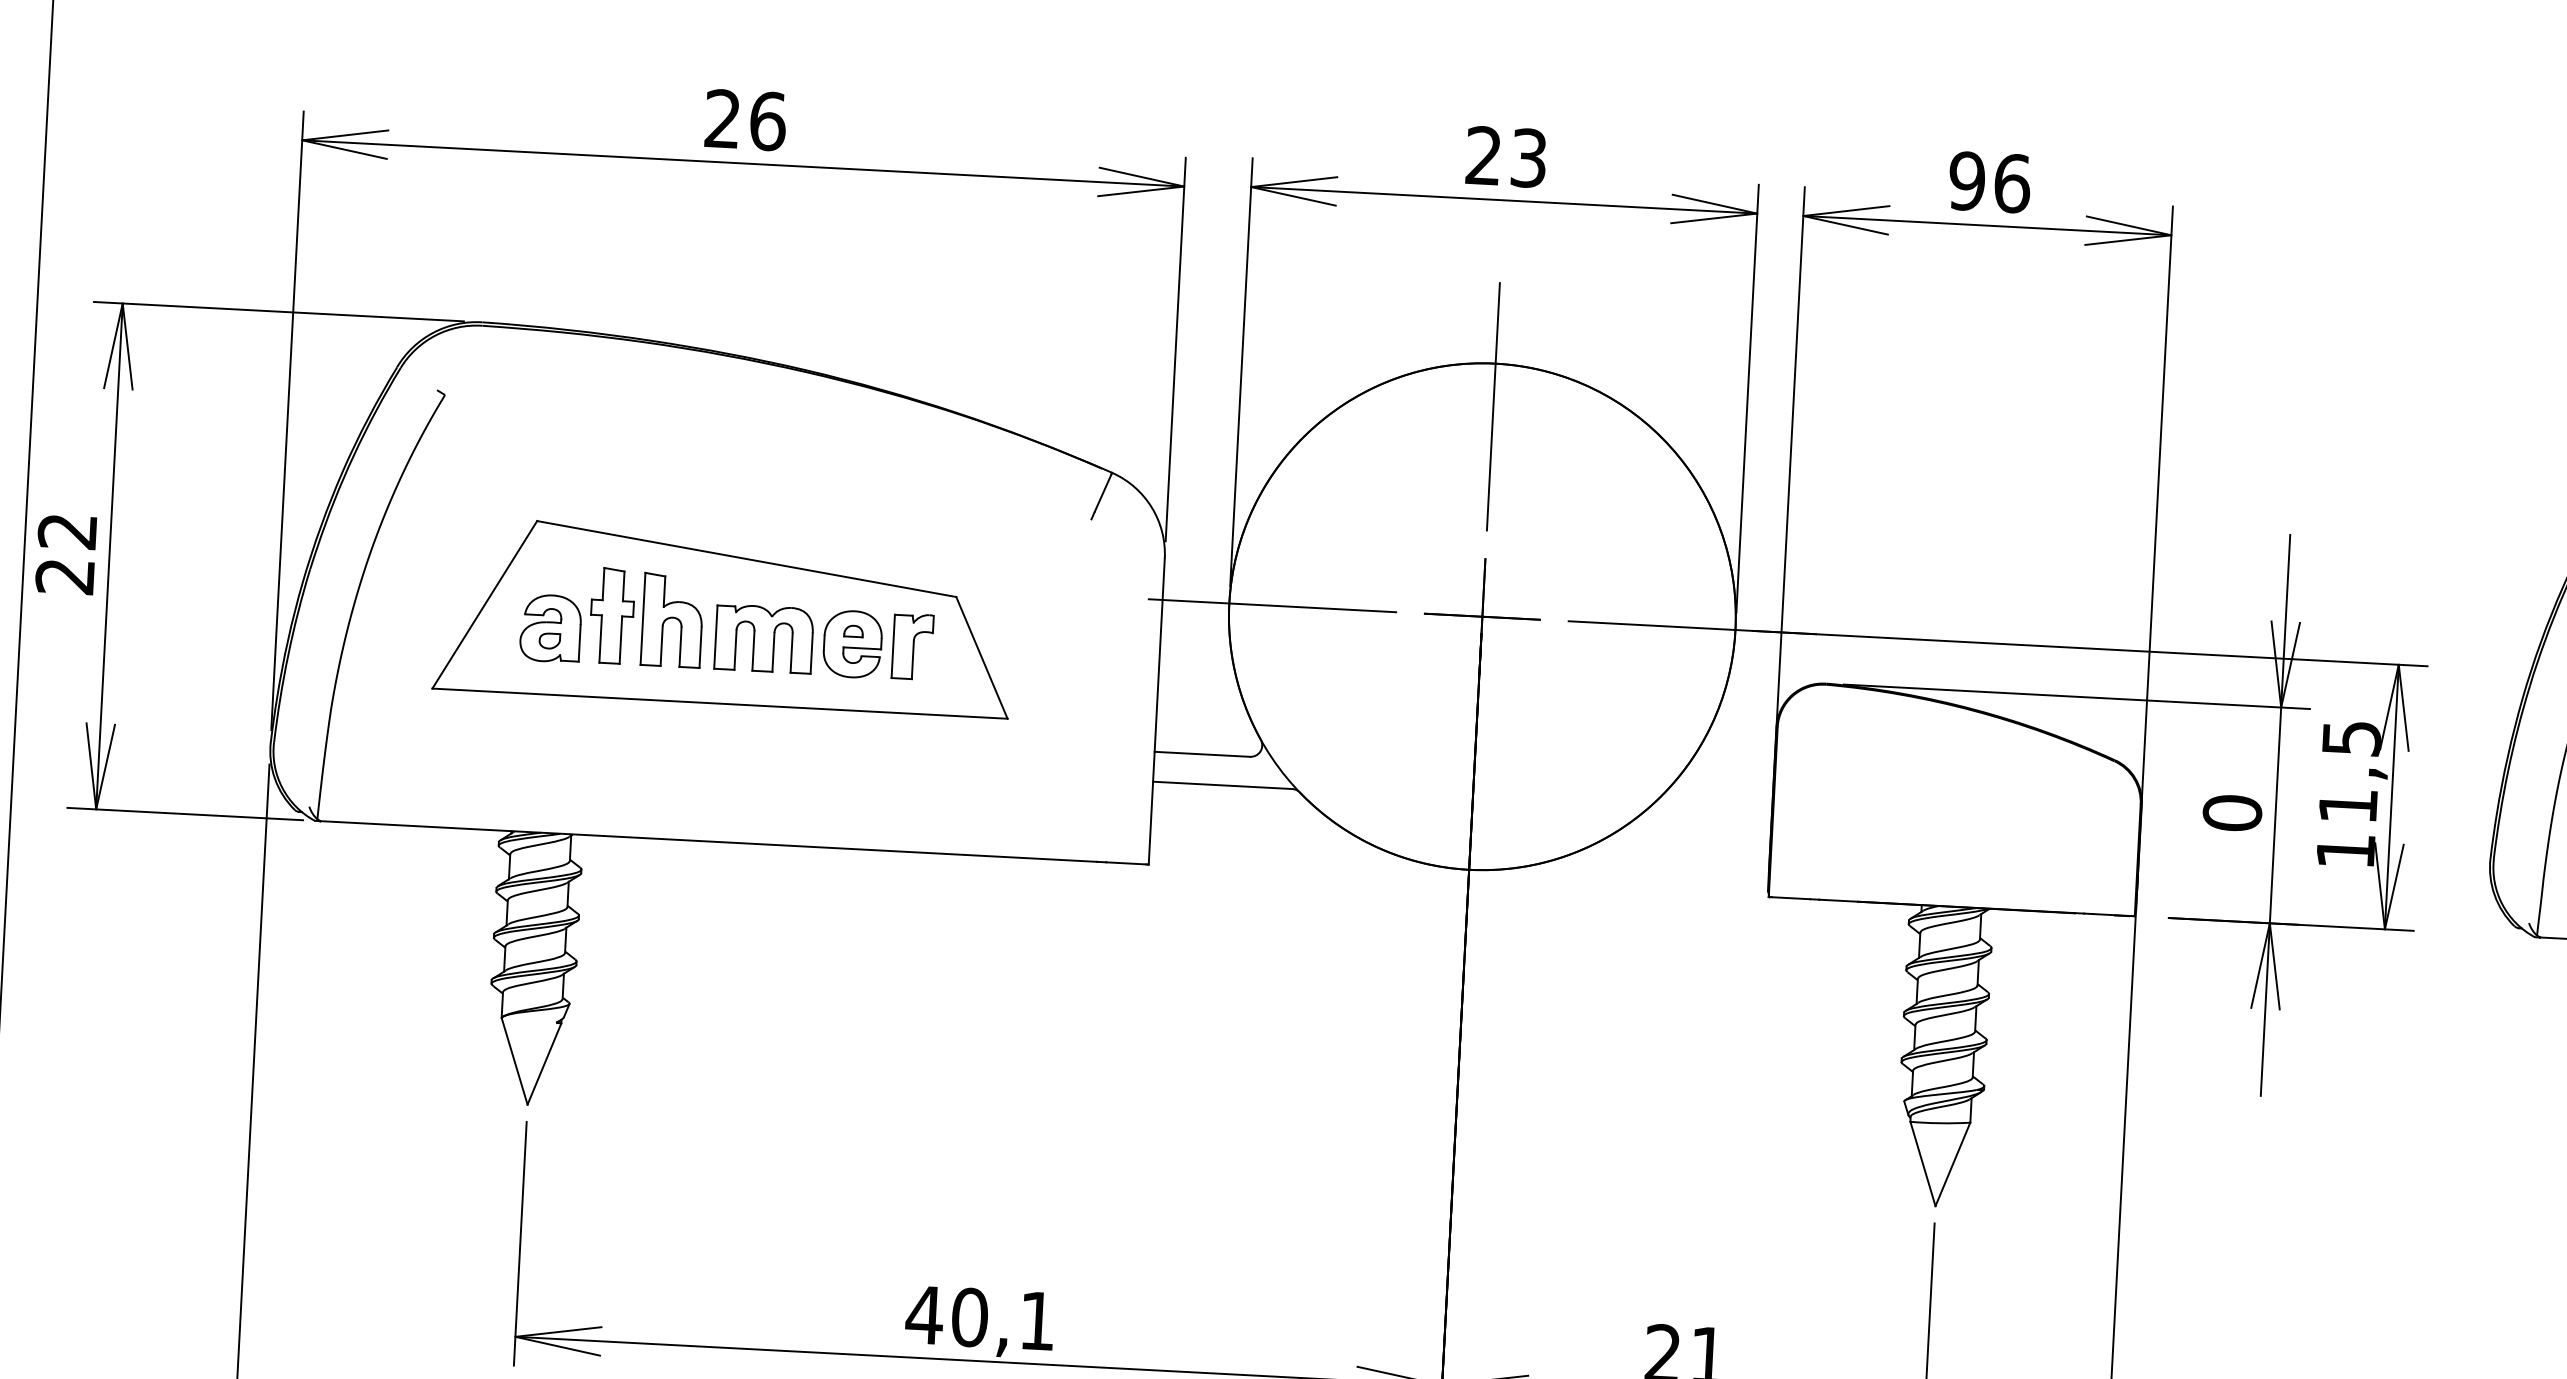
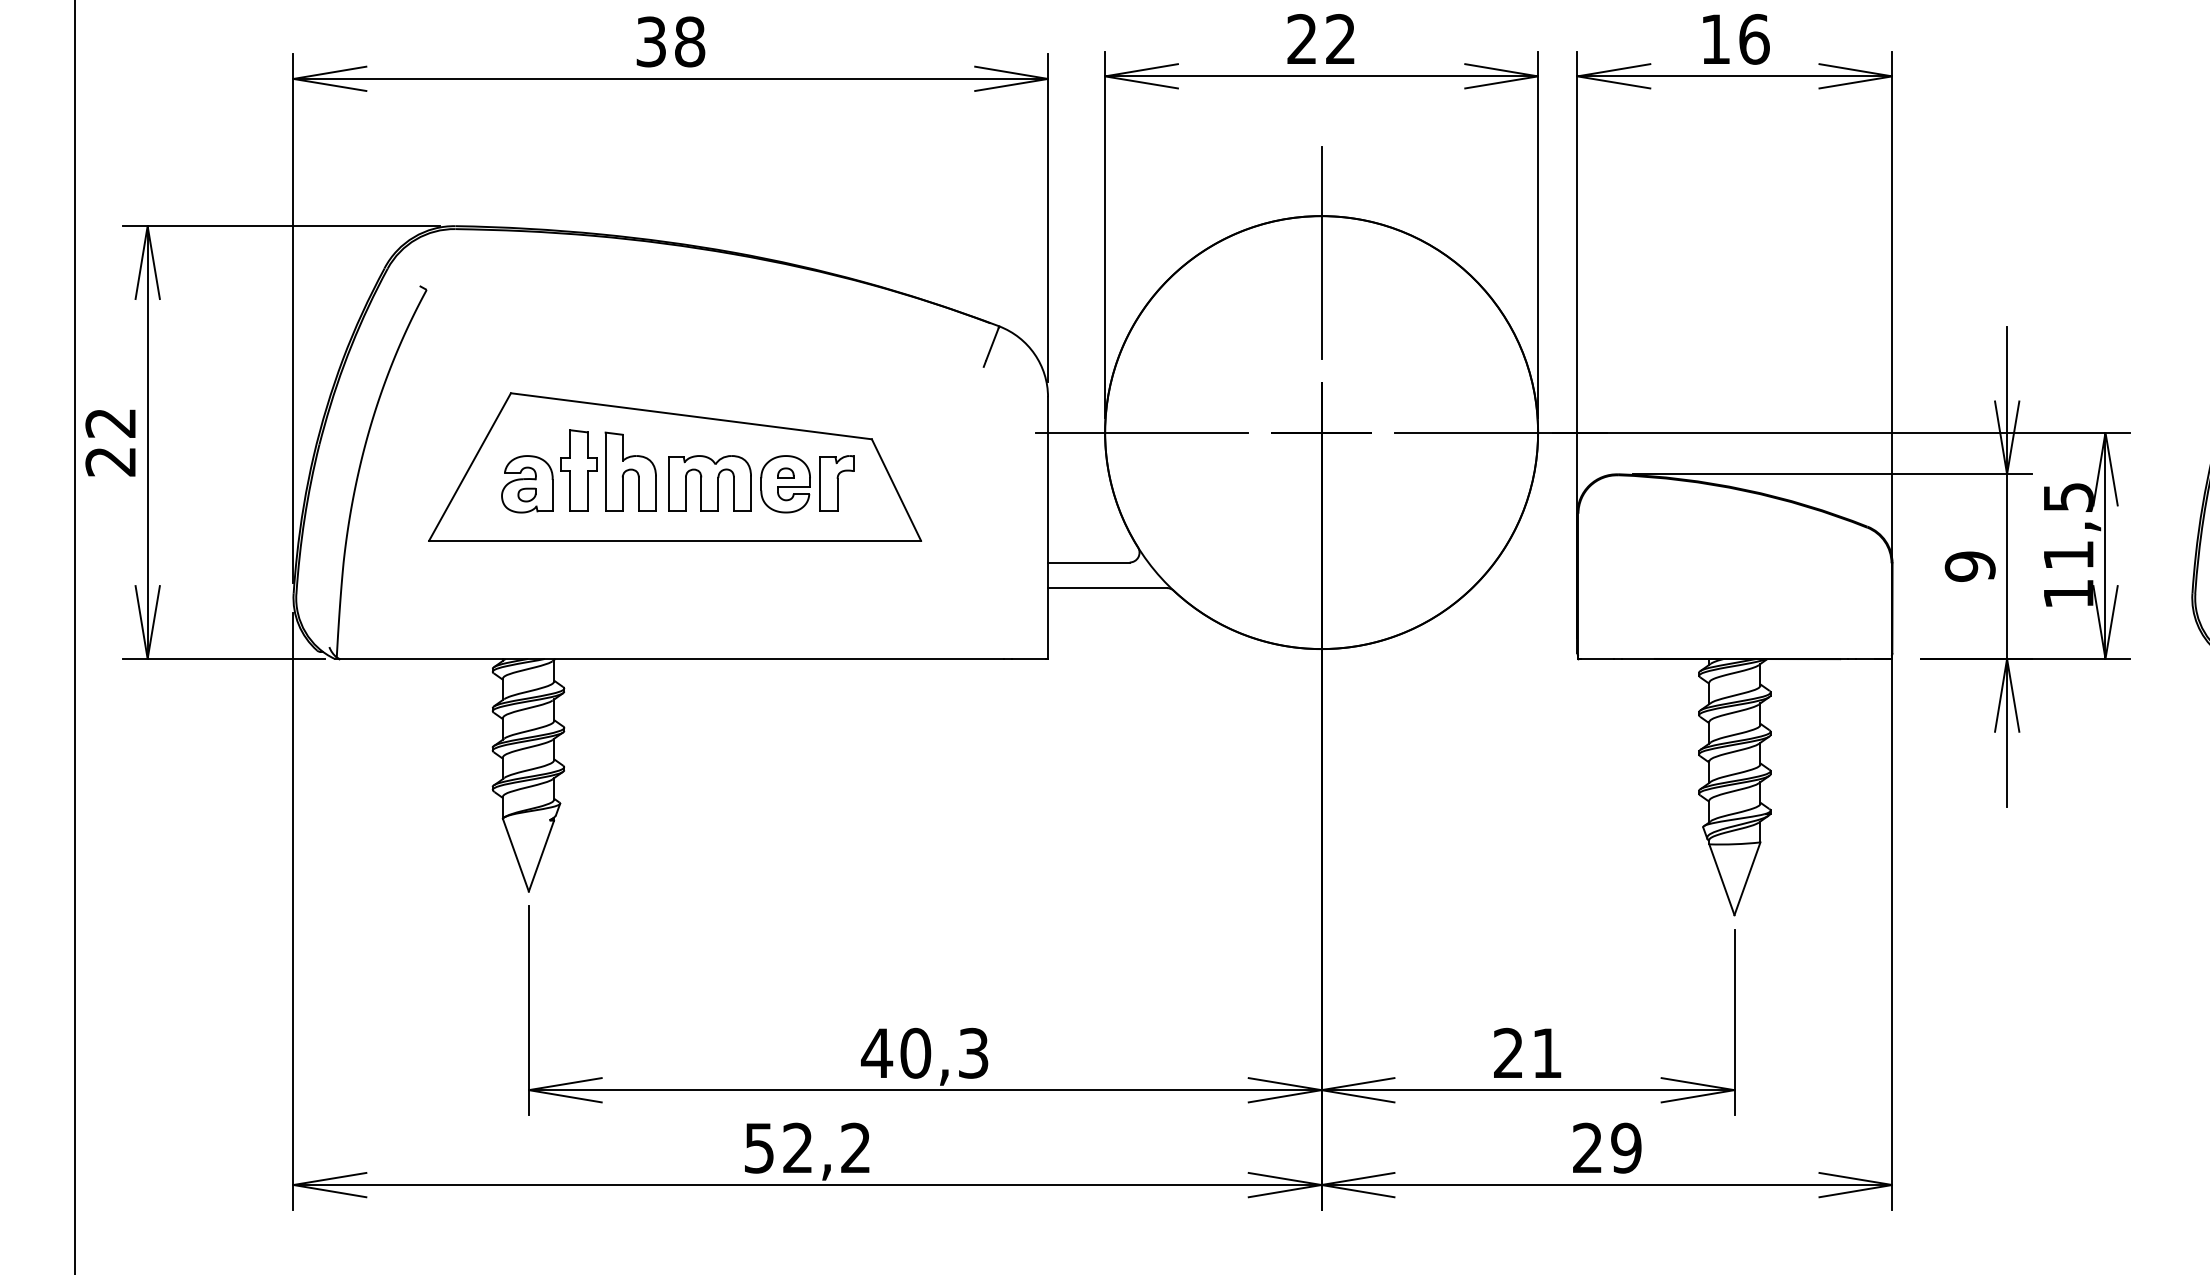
text: (745, 119) -> (670, 41), 26 -> 38
text: (1528, 158) -> (1340, 39), 23 -> 22
text: (1966, 181) -> (1715, 39), 96 -> 16
text: (2232, 813) -> (1970, 566), 0 -> 9
text: (1037, 1320) -> (973, 1052), 40,1 -> 40,3

